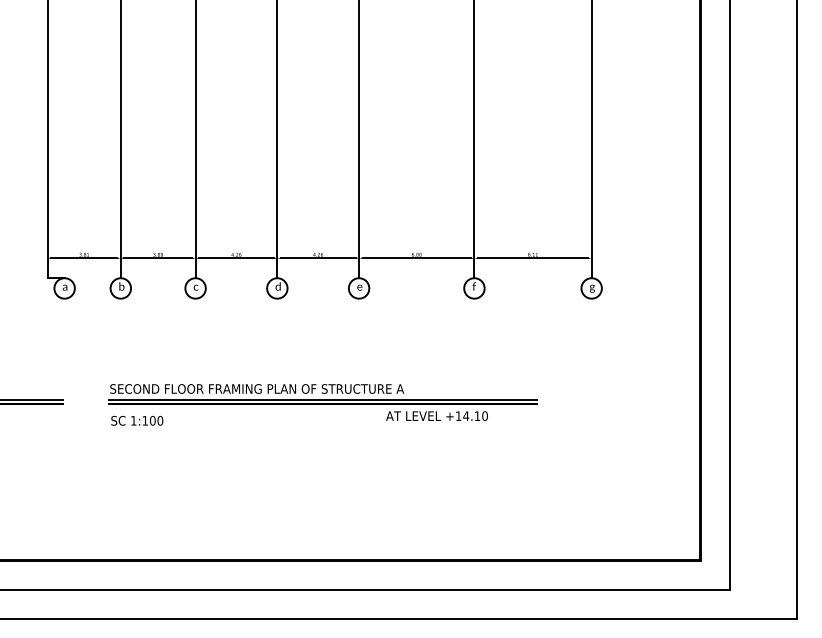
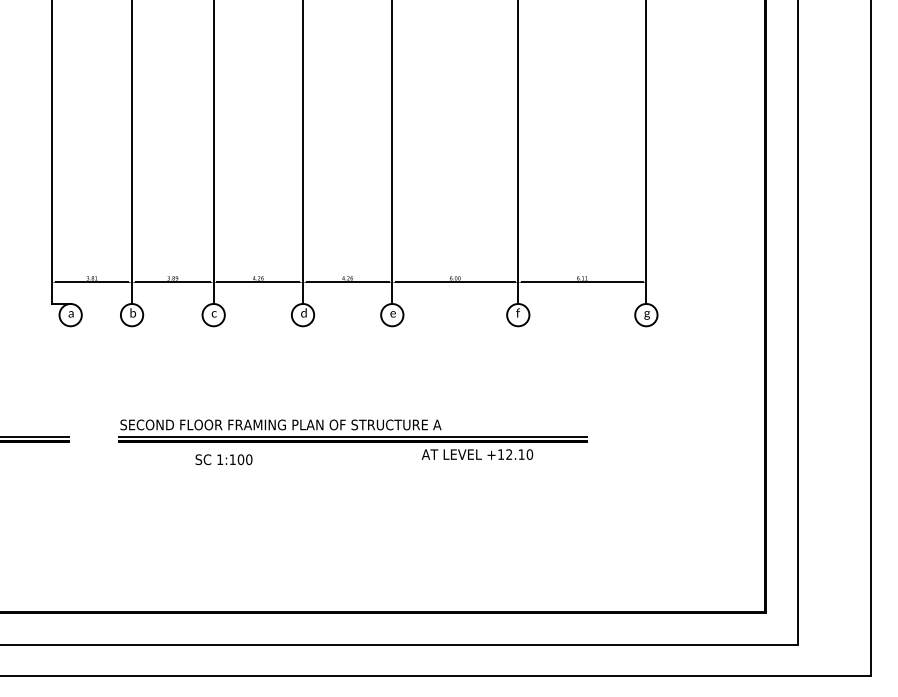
text: (465, 416) -> (508, 454), +14.10 -> +12.10
text: (136, 420) -> (223, 459), moved

